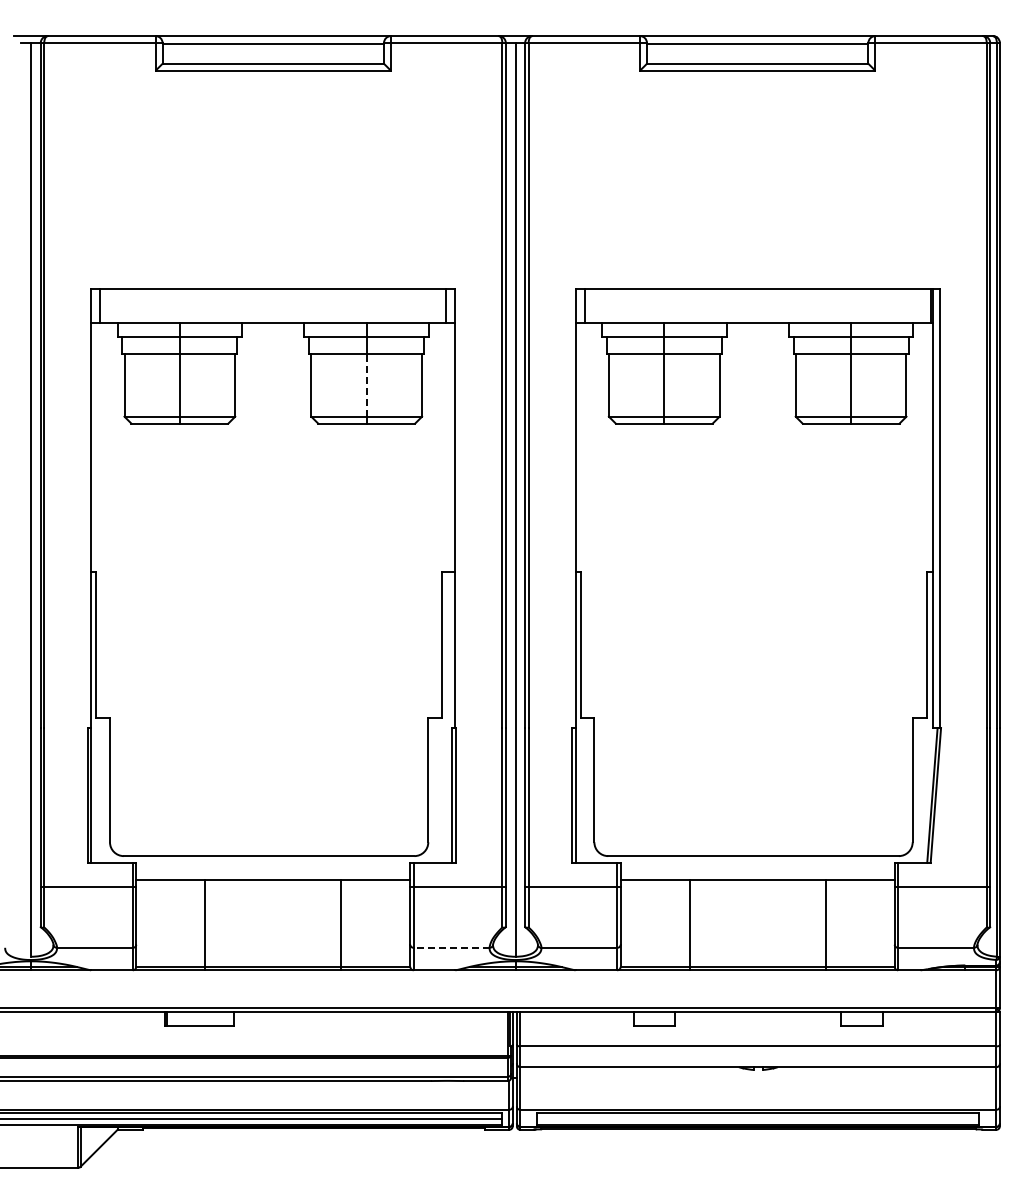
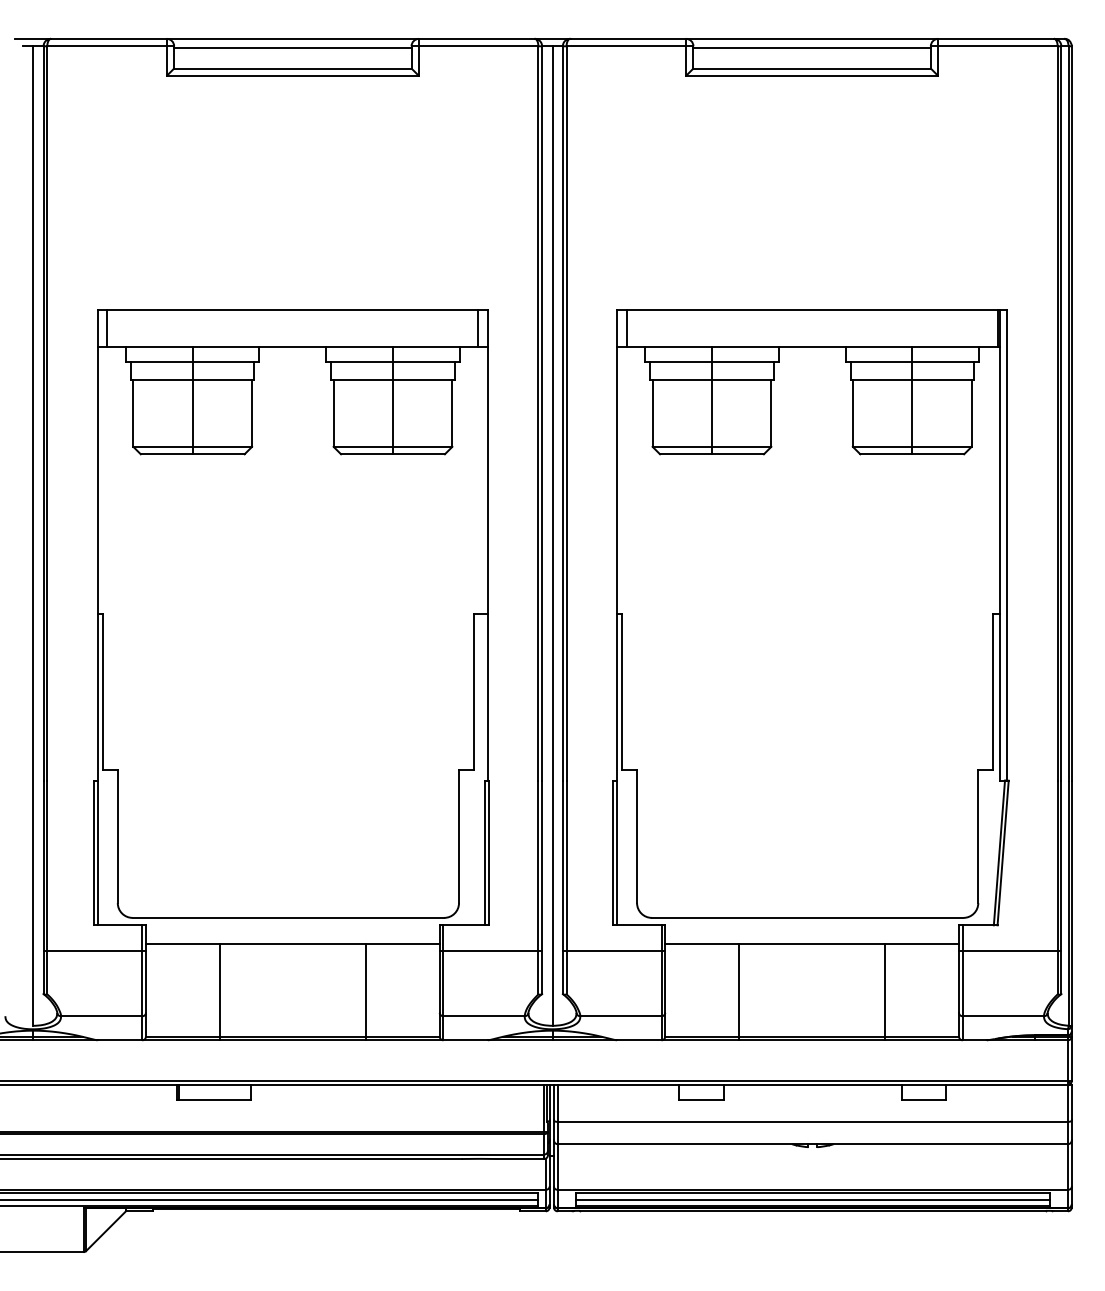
line: (366, 385) -> (392, 413), dashed -> solid
line: (451, 947) -> (483, 1015), dashed -> solid
line: (758, 1119) -> (812, 1200), added

